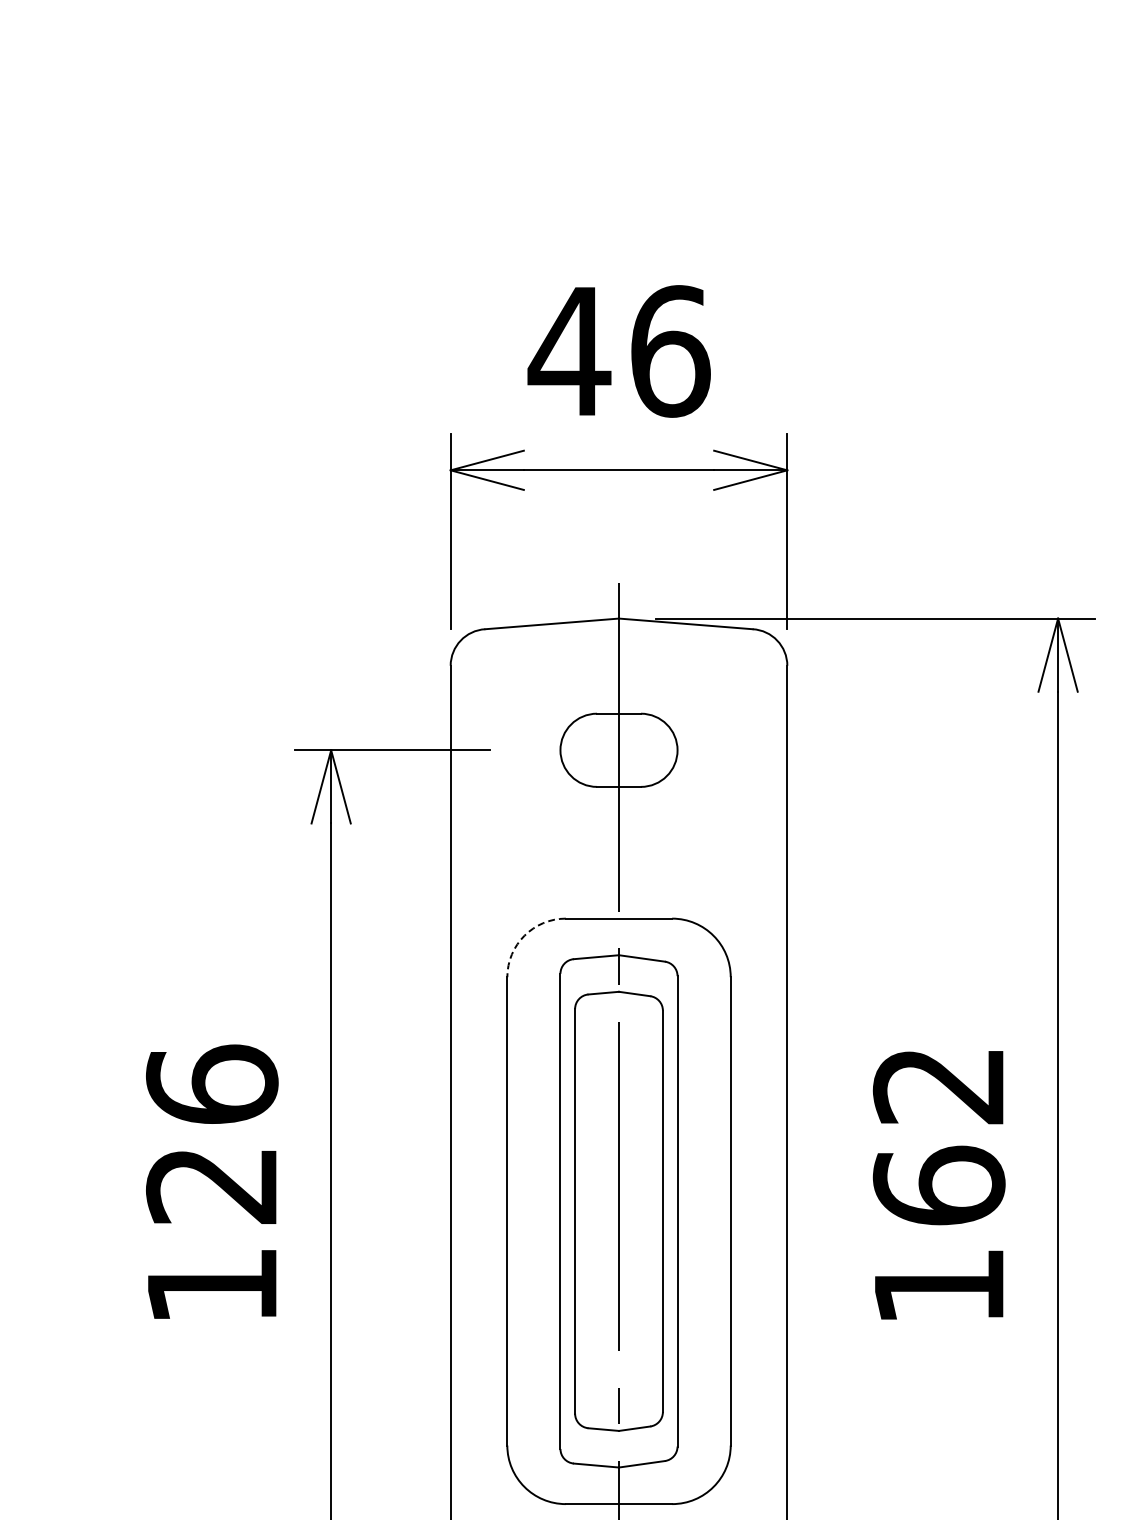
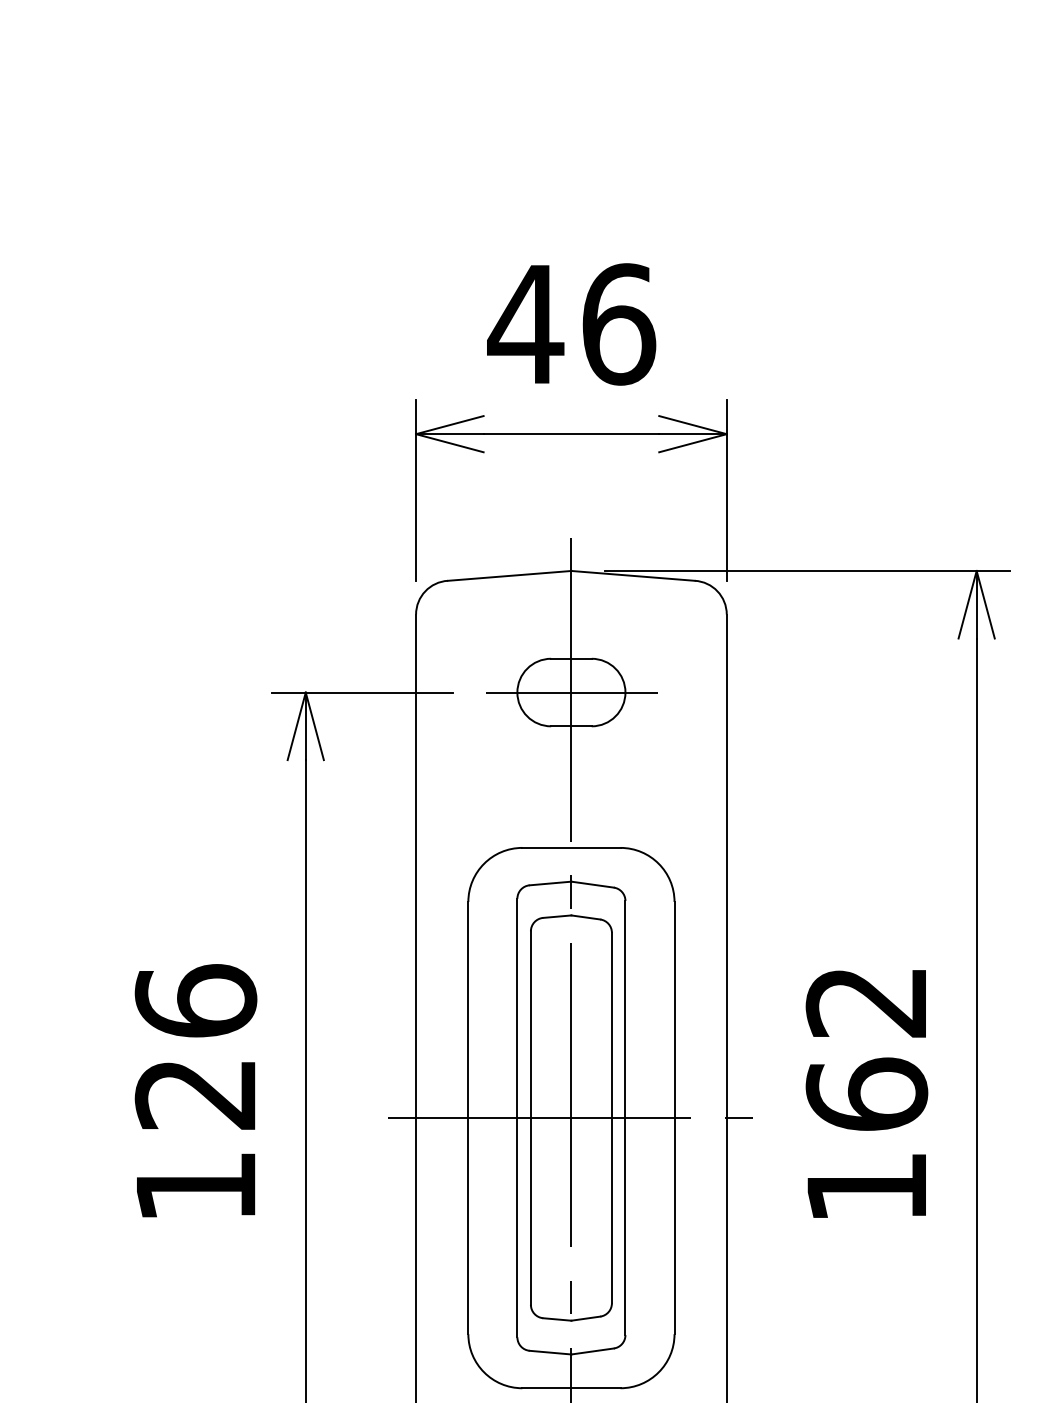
line: (619, 750) -> (571, 692), added
arc: (524, 935) -> (484, 863), dashed -> solid
line: (617, 1211) -> (570, 1118), added

